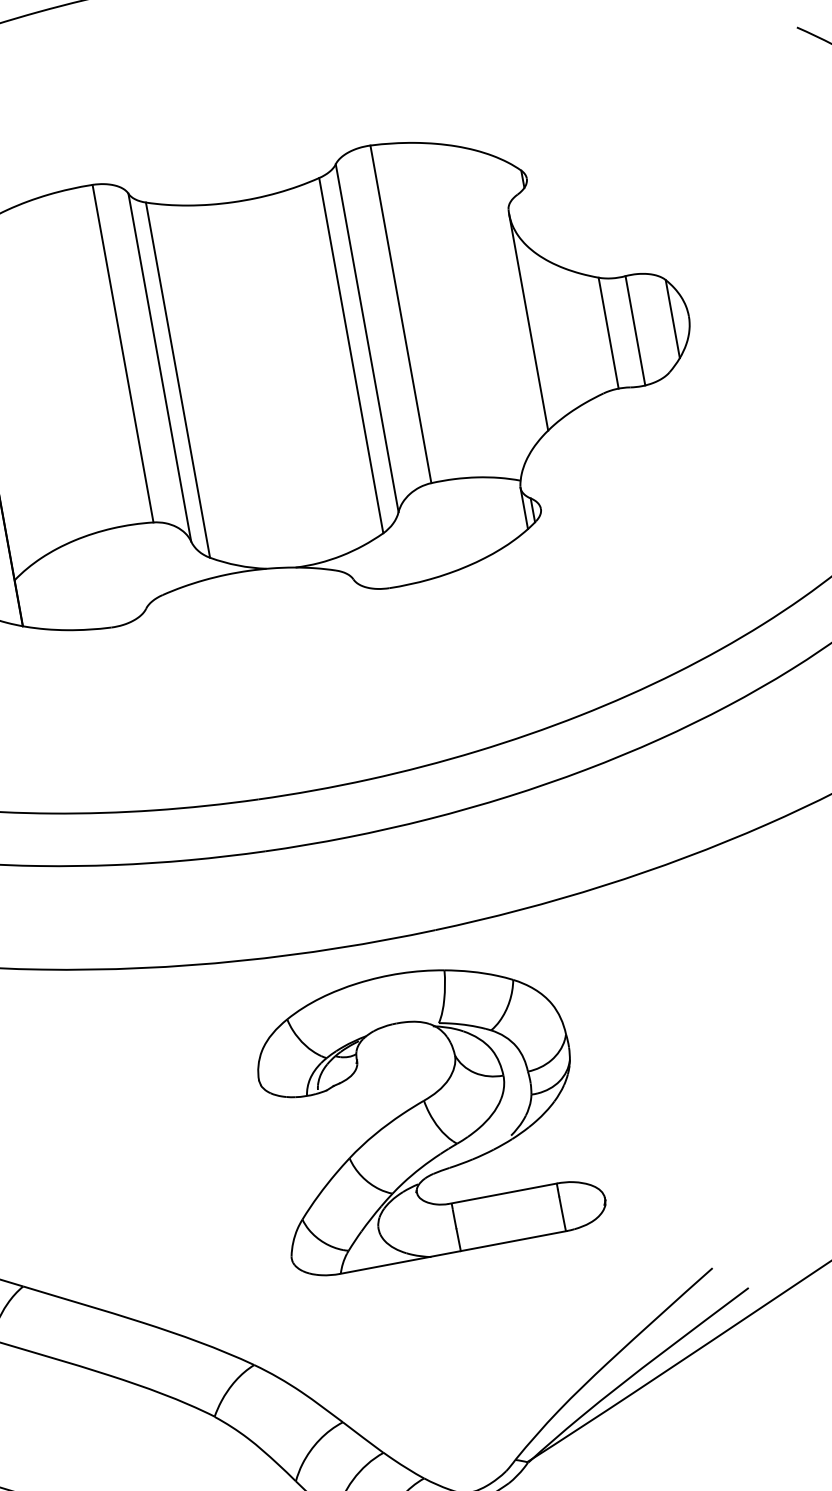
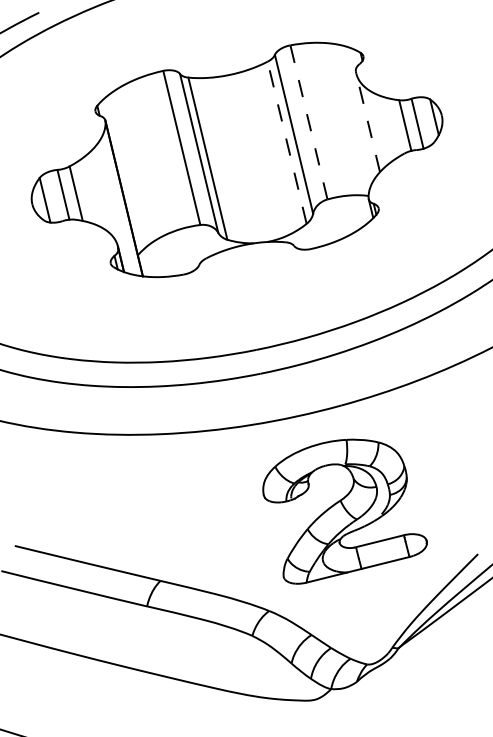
line: (400, 312) -> (308, 121), solid -> dashed
line: (529, 321) -> (368, 122), solid -> dashed
line: (352, 355) -> (287, 142), solid -> dashed
part: (431, 1124) -> (344, 511), moved

